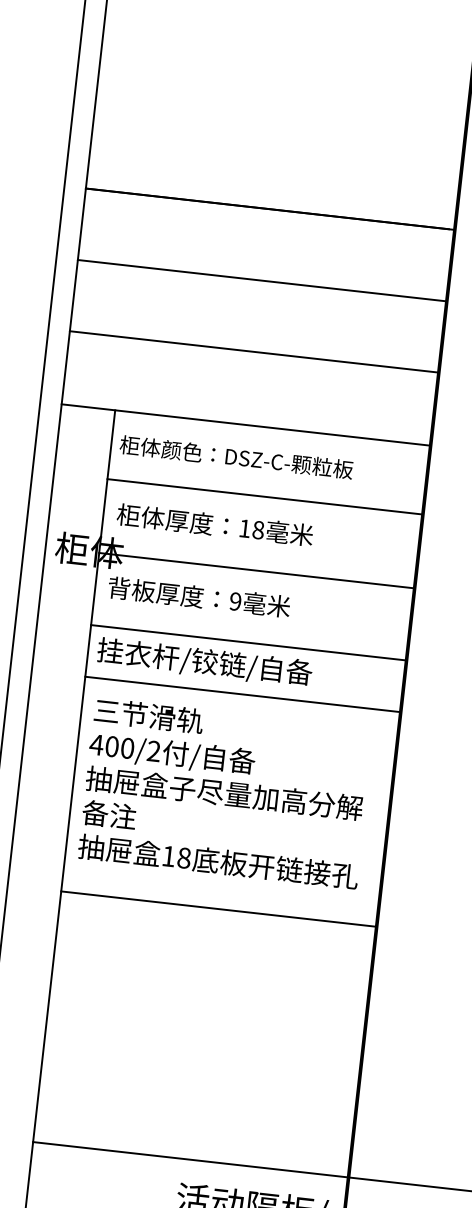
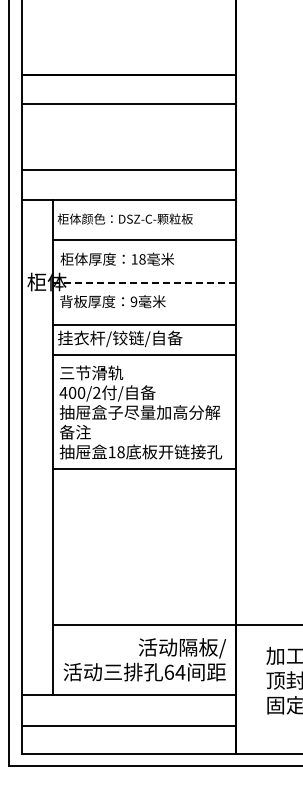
line: (261, 281) -> (128, 104), moved
line: (253, 351) -> (128, 170), moved
line: (257, 570) -> (144, 282), solid -> dashed
line: (217, 909) -> (143, 469), moved

